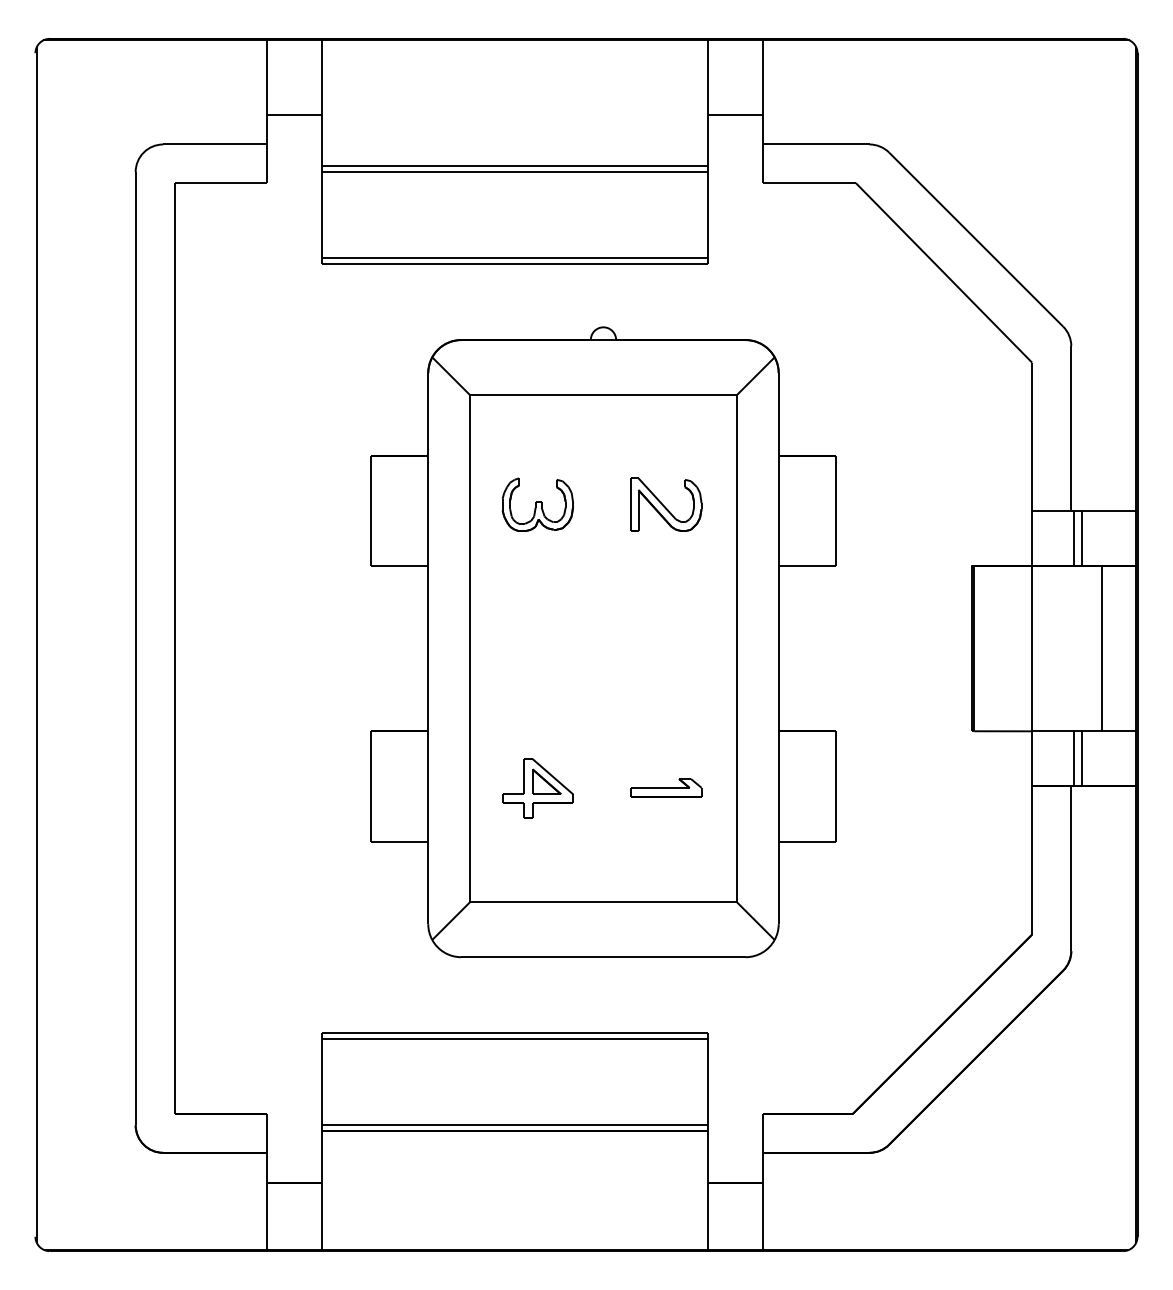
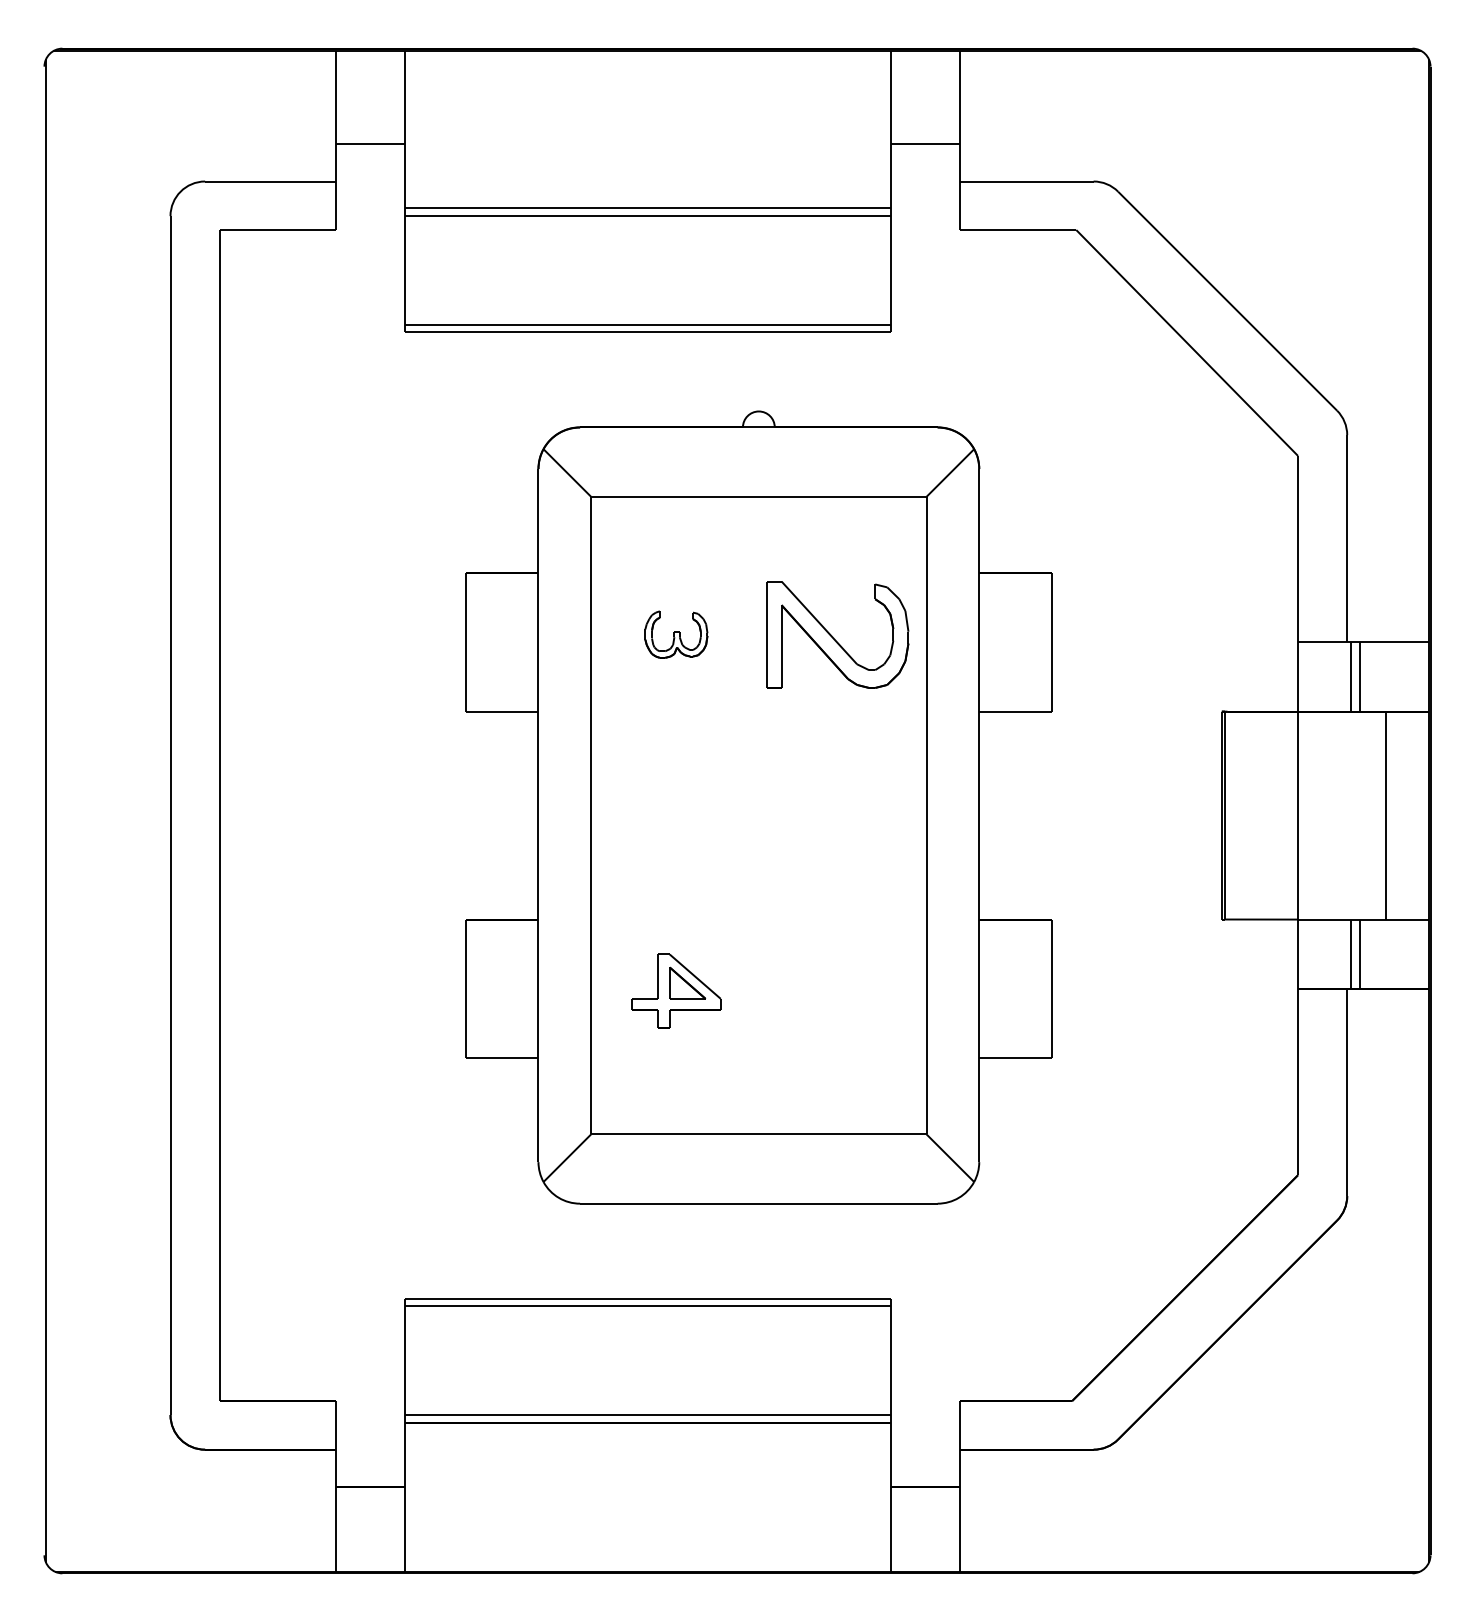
part: (537, 504) -> (676, 634), size x0.7
part: (666, 504) -> (838, 634), size x1.6
part: (666, 787) -> (837, 990), removed

